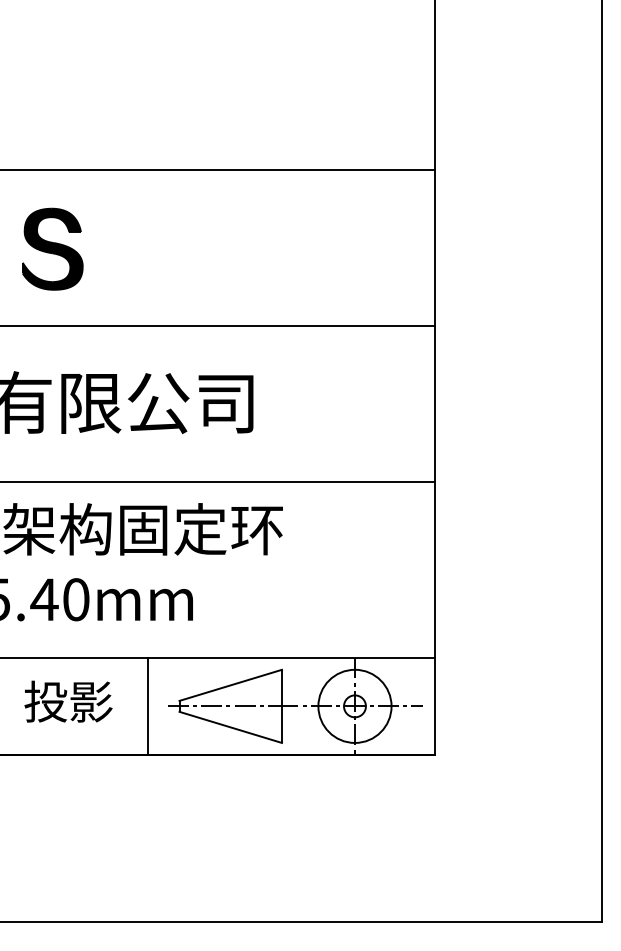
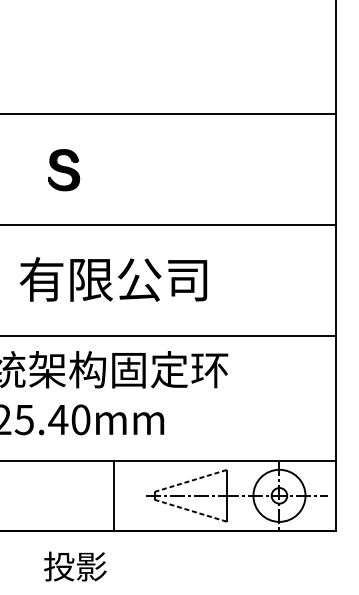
part: (52, 248) -> (64, 169), size x0.7
line: (230, 685) -> (190, 480), solid -> dashed
text: (68, 701) -> (75, 566), moved
line: (147, 706) -> (113, 495), moved
line: (230, 727) -> (190, 510), solid -> dashed

